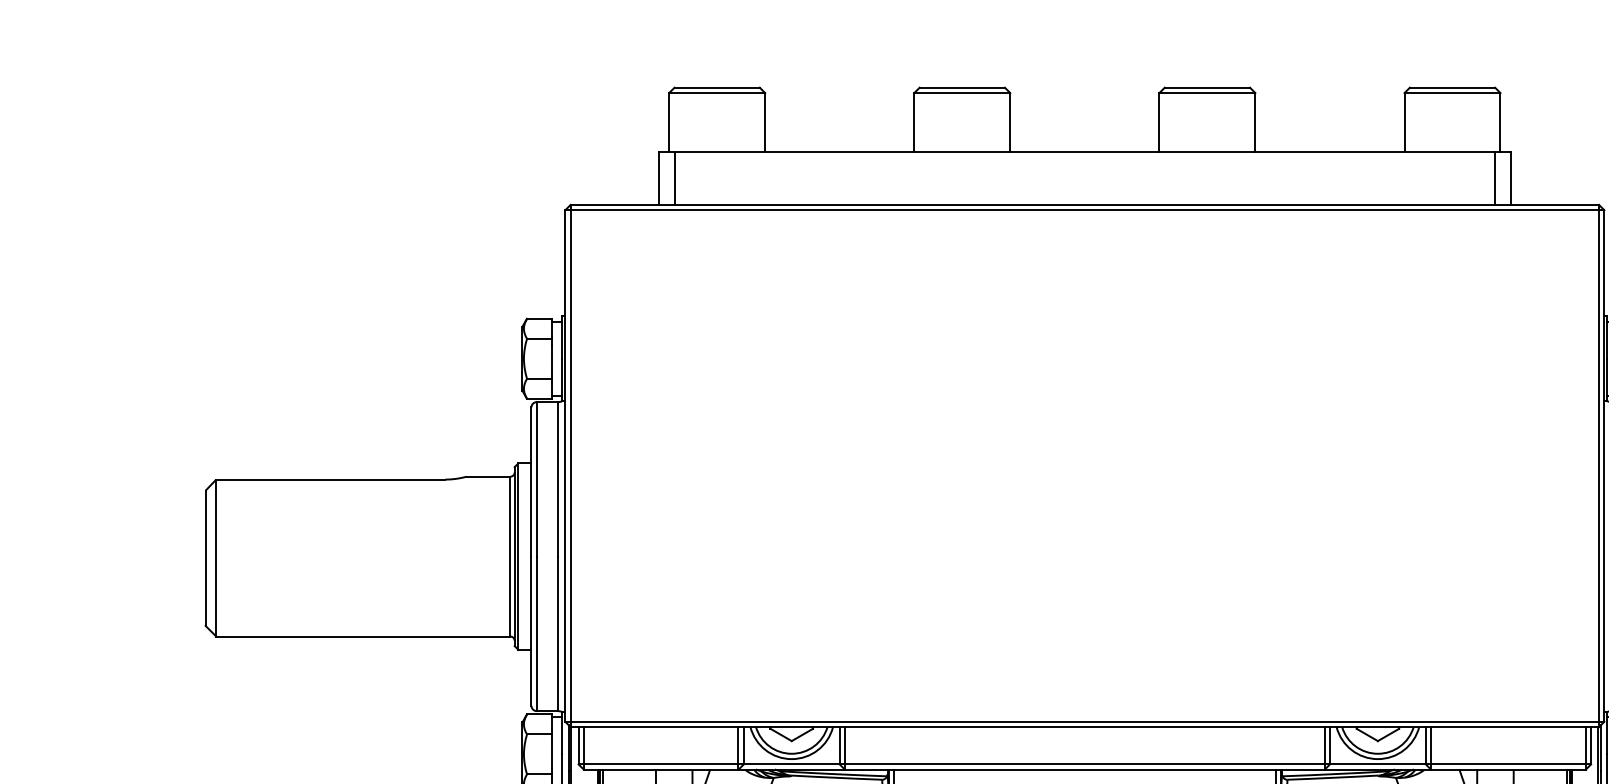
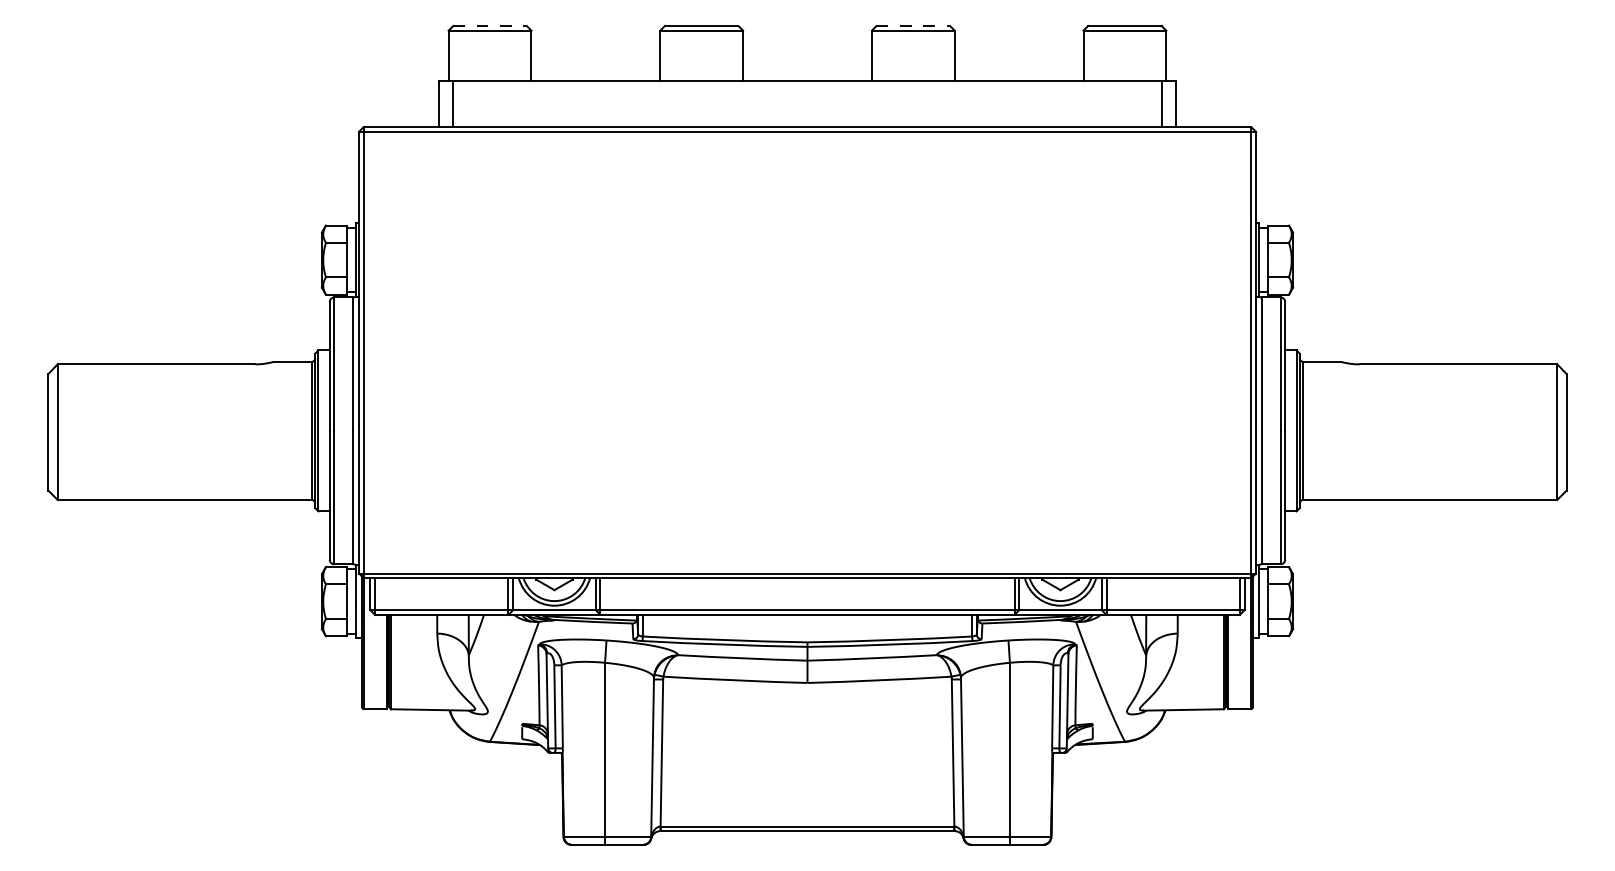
line: (717, 88) -> (490, 26), solid -> dashed
line: (1207, 88) -> (913, 26), solid -> dashed

